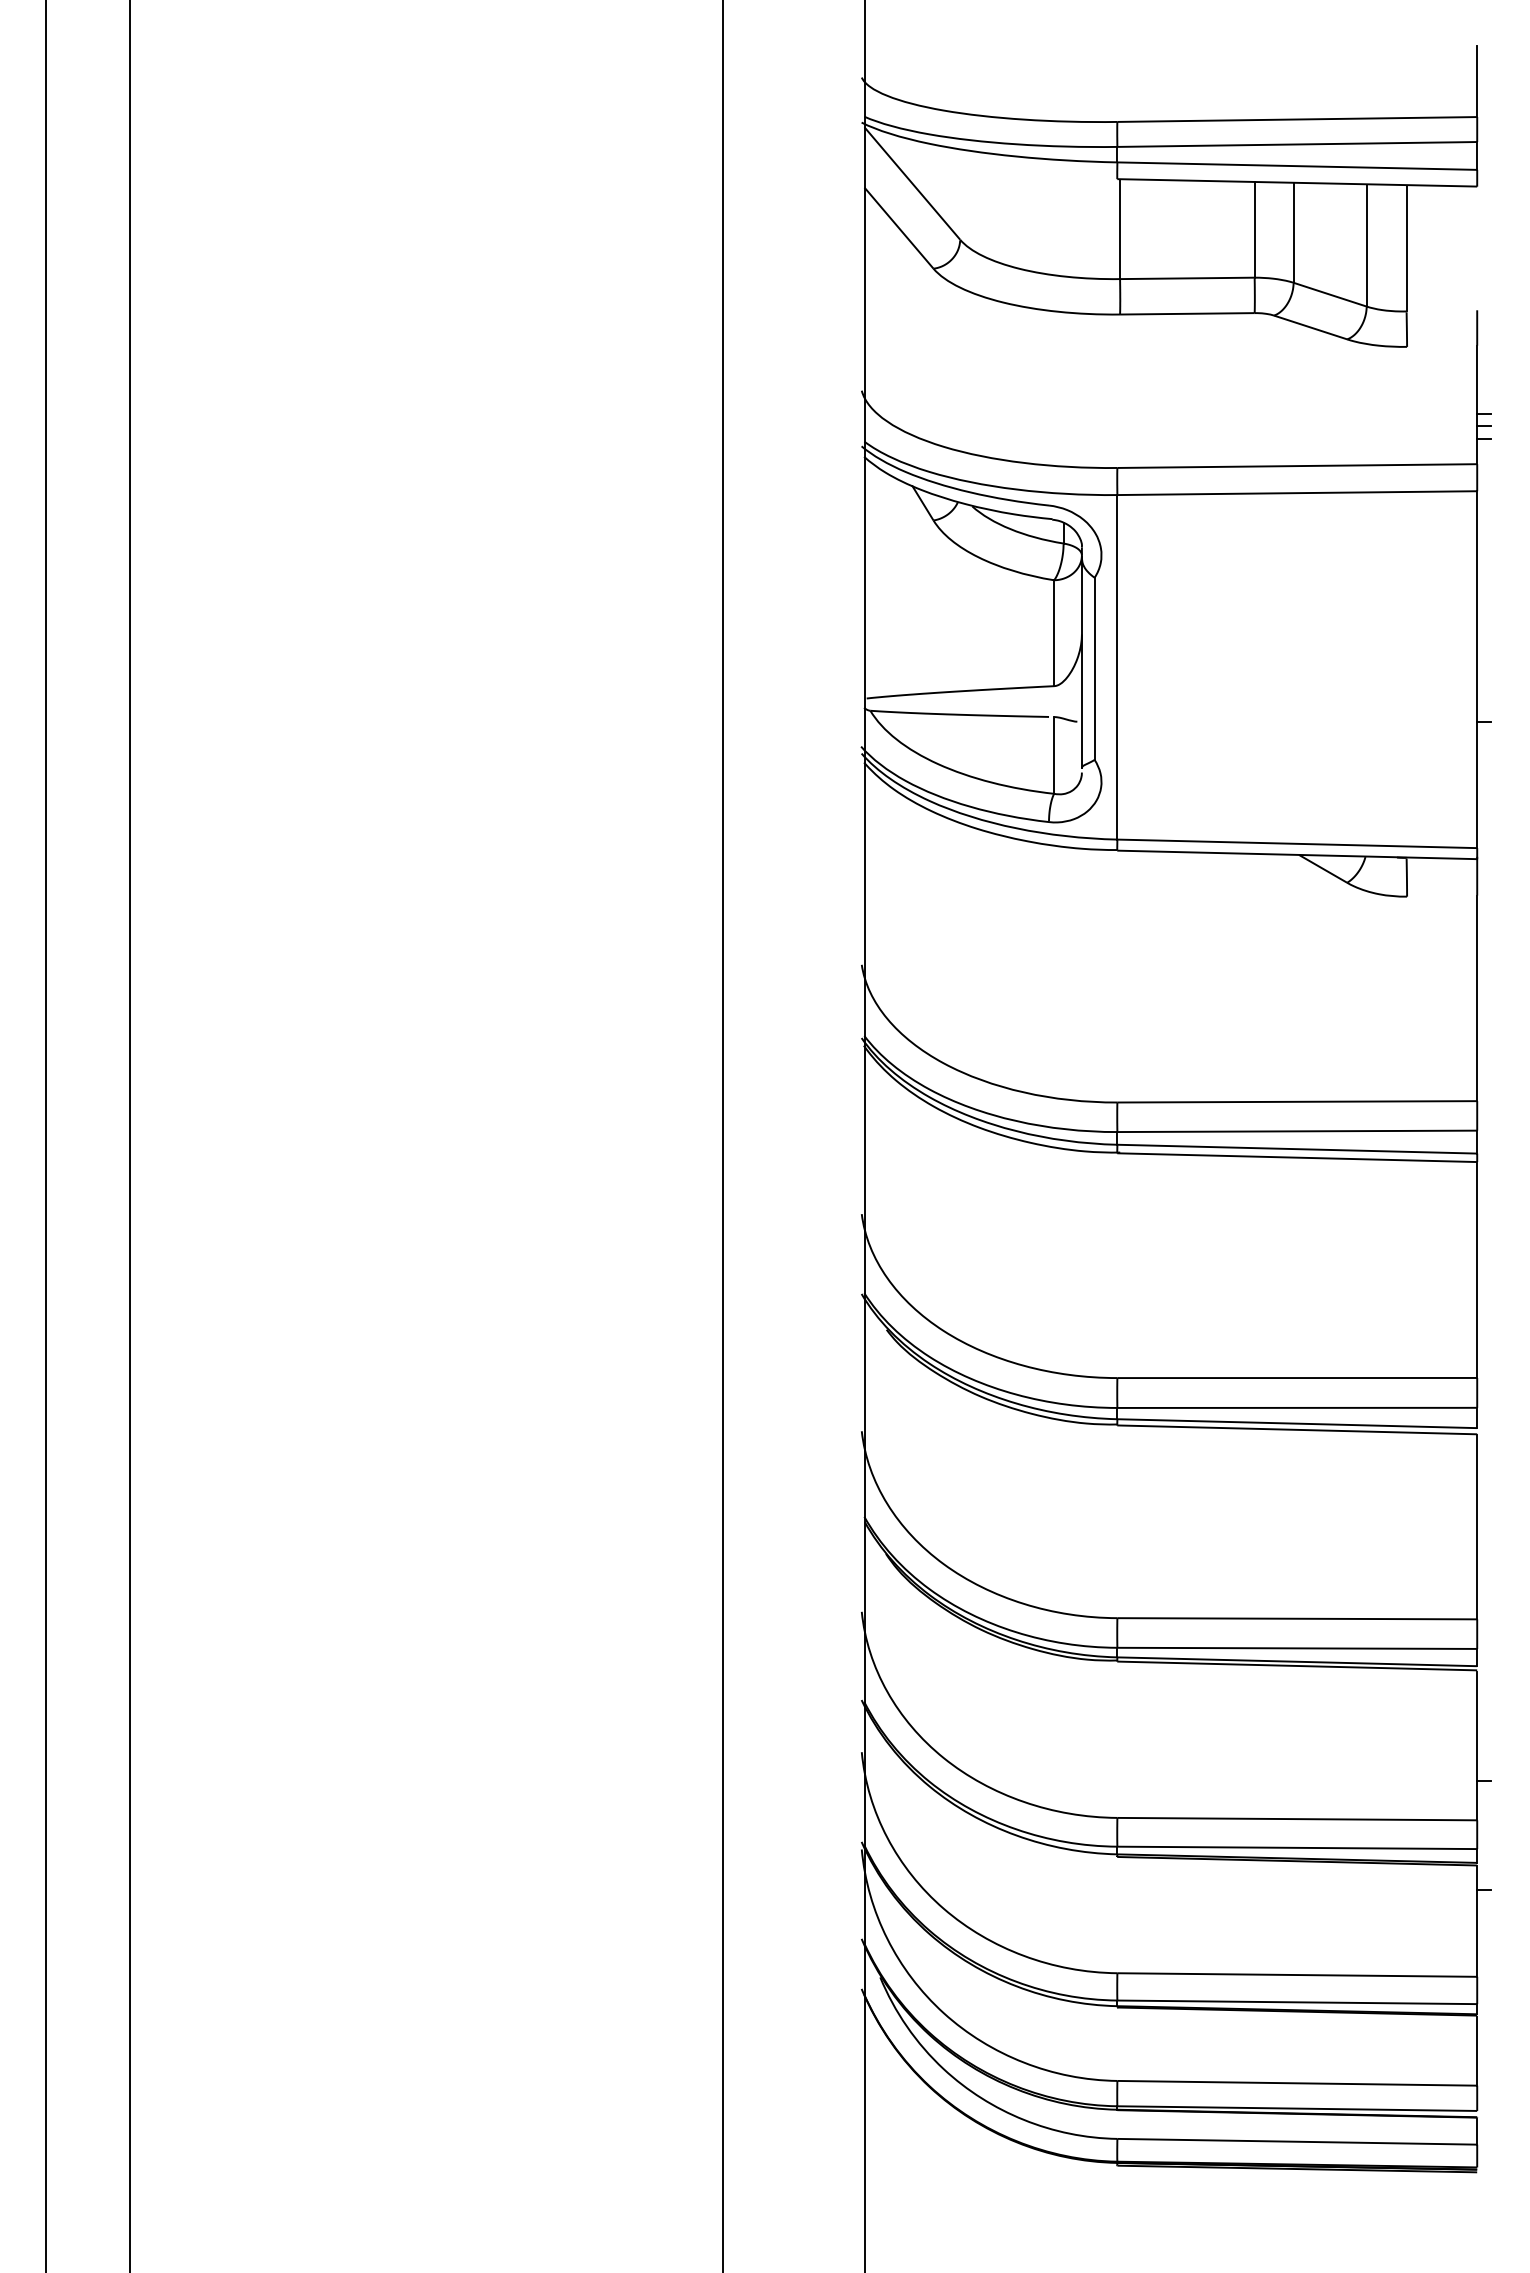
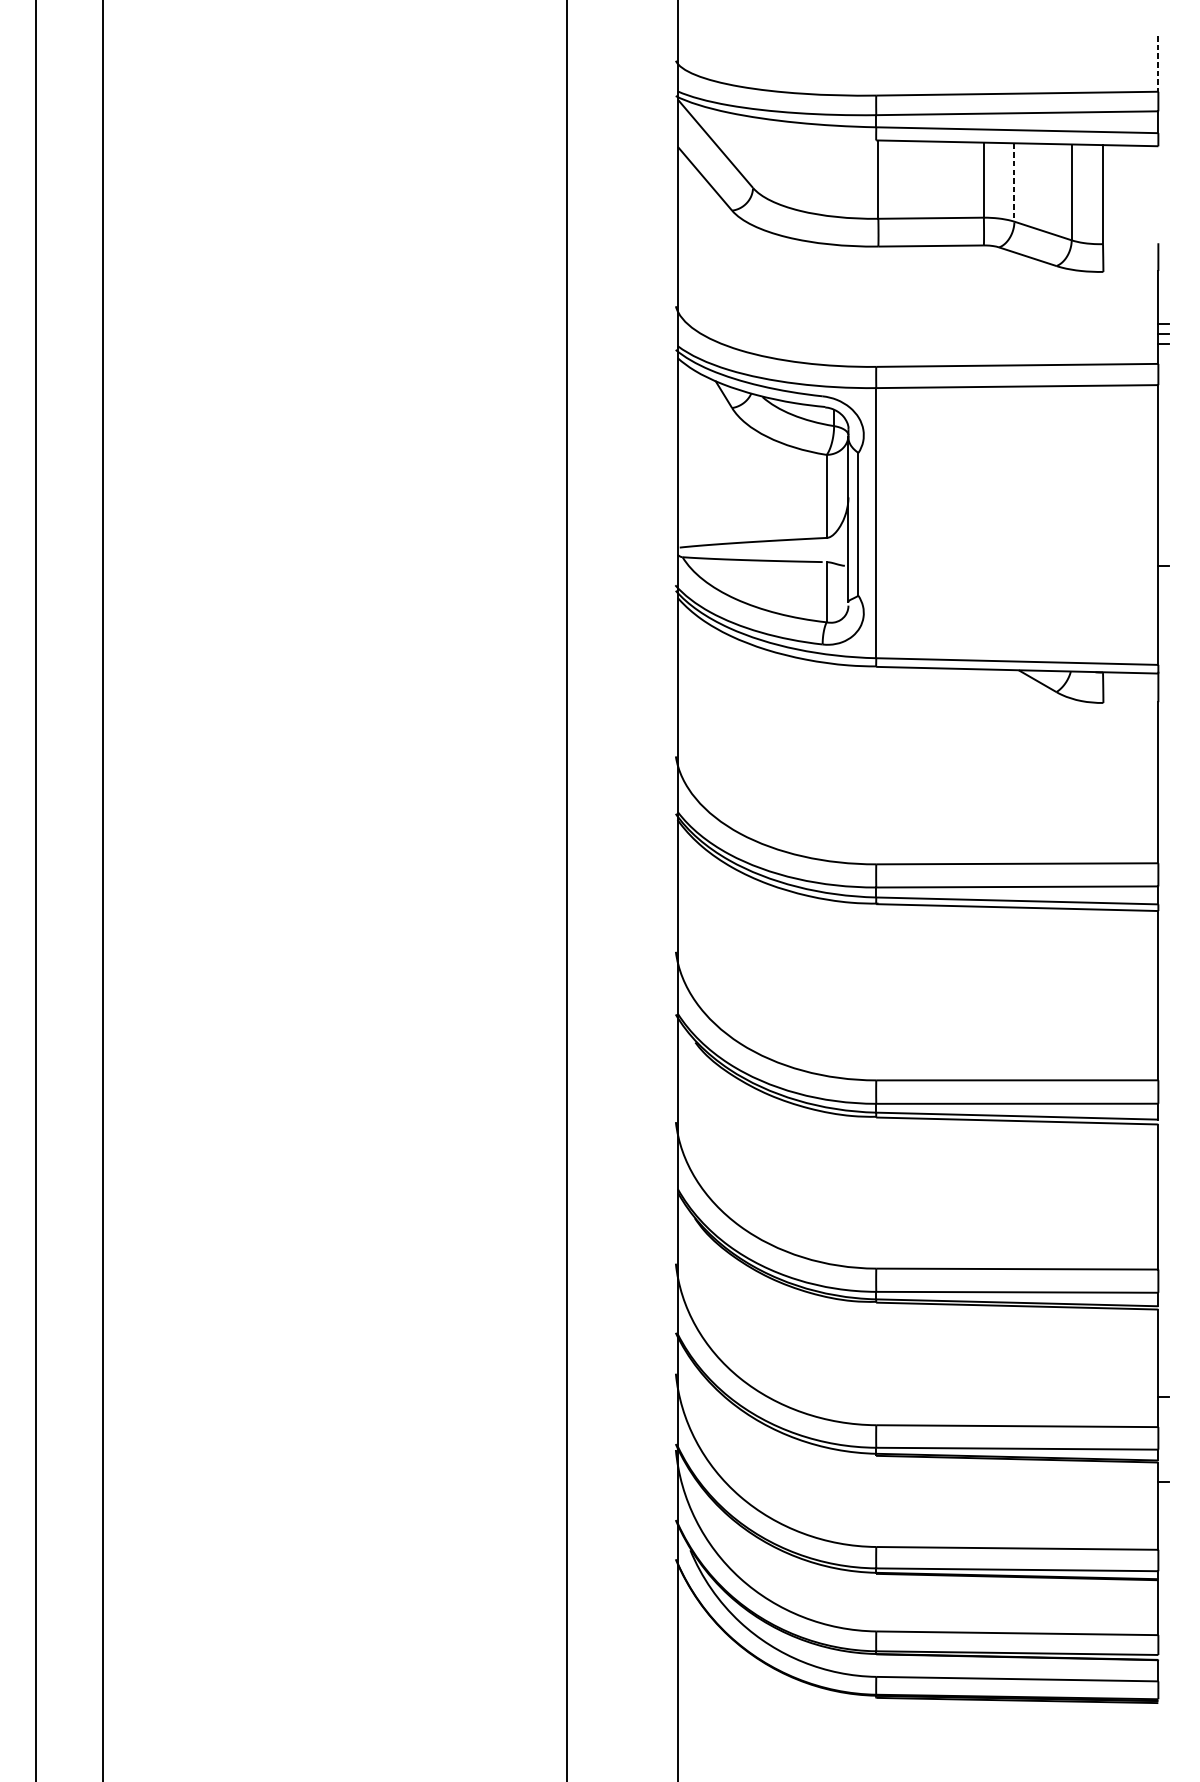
line: (1477, 82) -> (1158, 64), solid -> dashed
line: (1293, 233) -> (1014, 183), solid -> dashed

